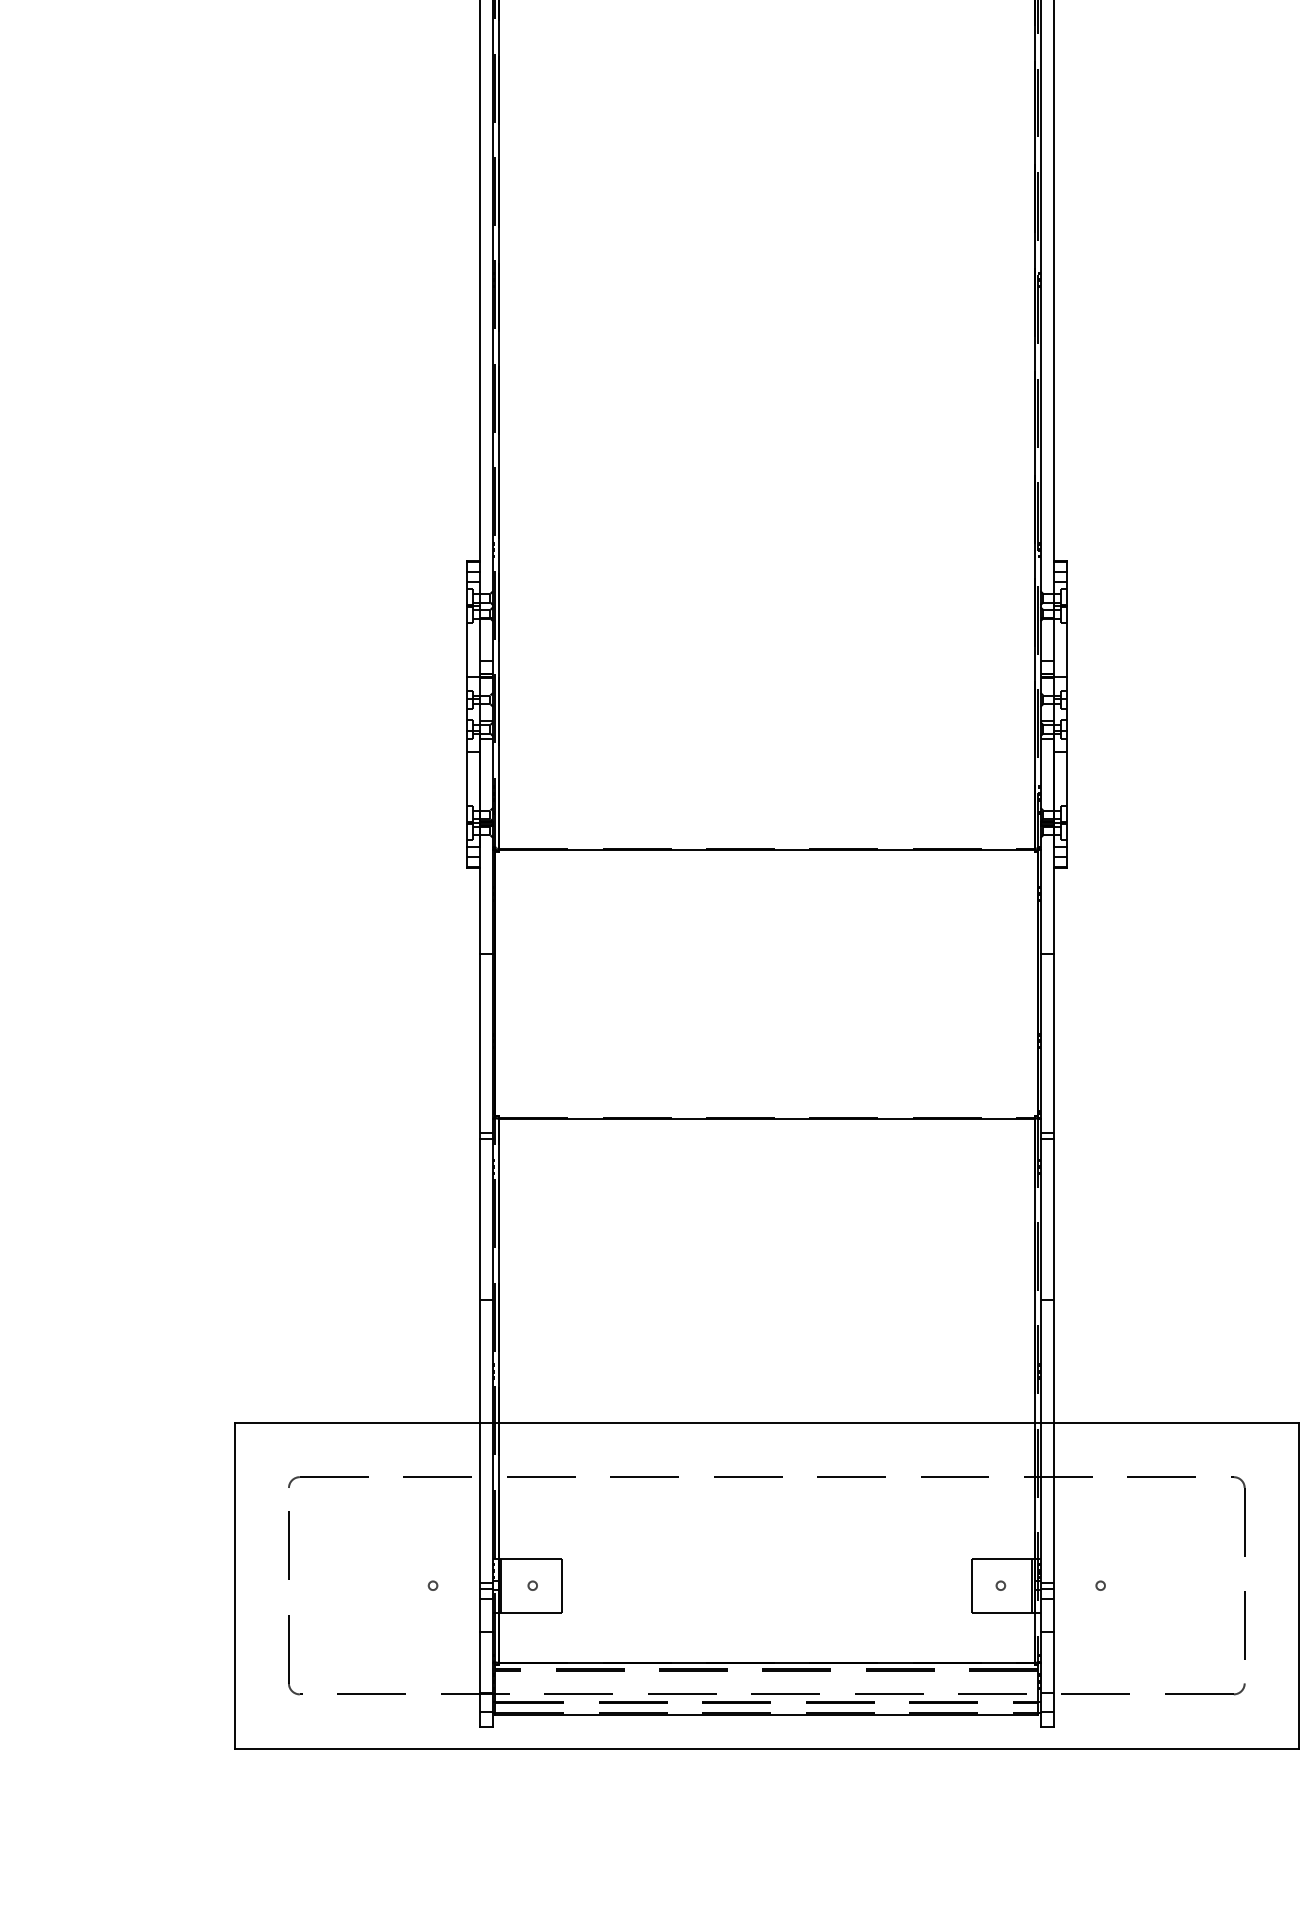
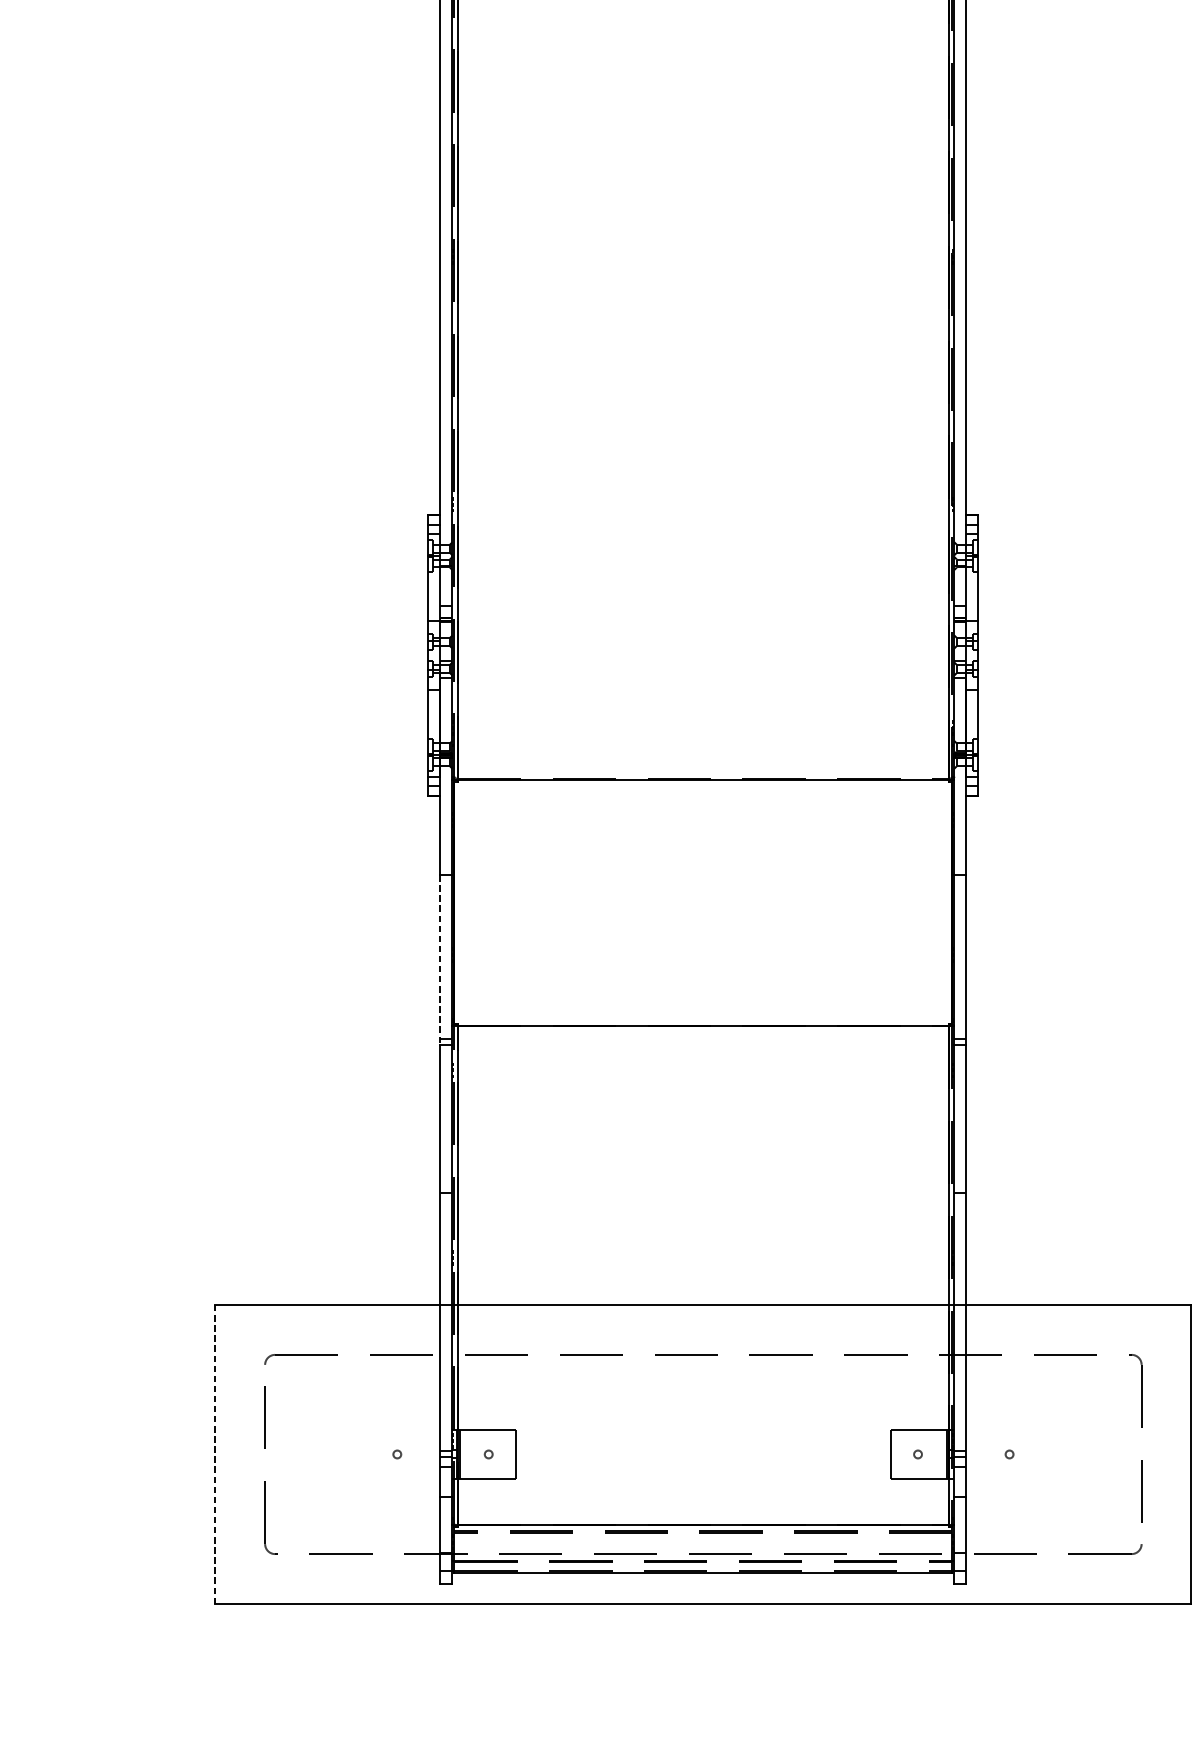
line: (480, 1047) -> (440, 960), solid -> dashed
line: (234, 1585) -> (215, 1454), solid -> dashed

